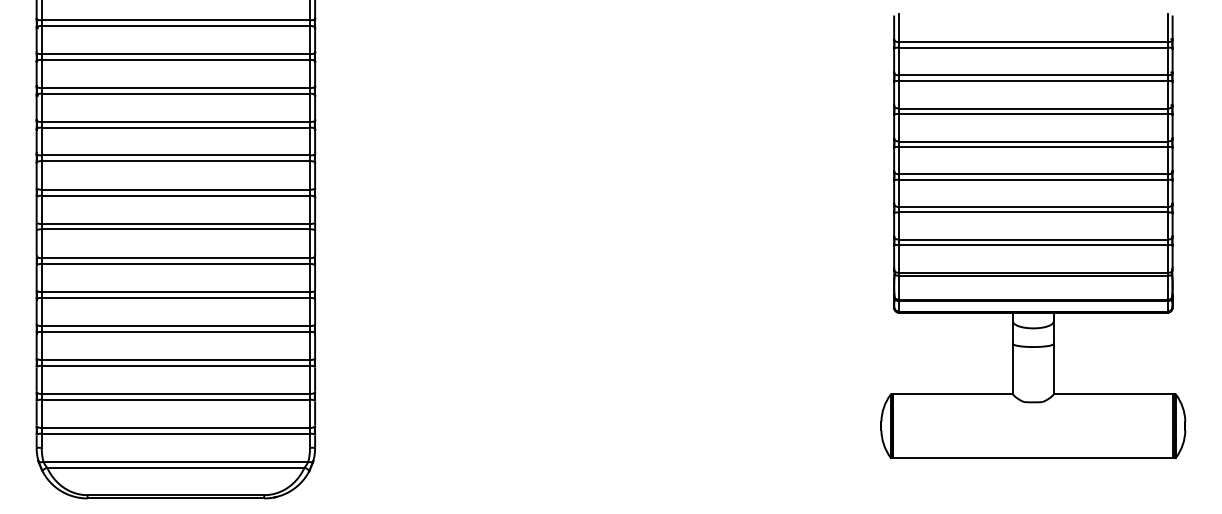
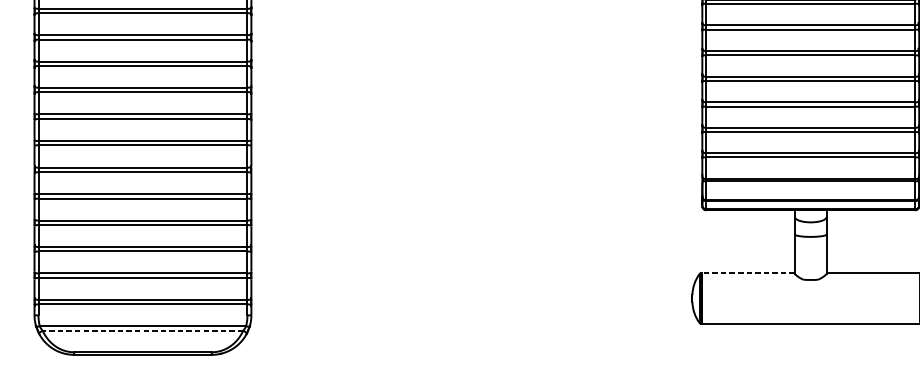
line: (953, 393) -> (748, 273), solid -> dashed
line: (175, 467) -> (142, 330), solid -> dashed

